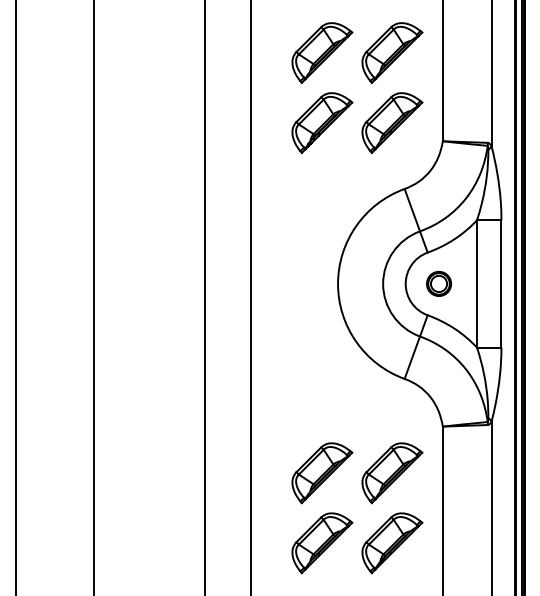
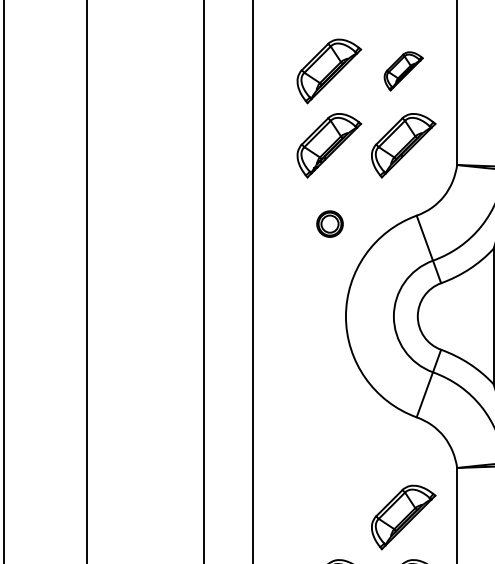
part: (392, 52) -> (403, 70), size x0.6
part: (438, 283) -> (329, 223), moved
part: (322, 473) -> (329, 517), removed

